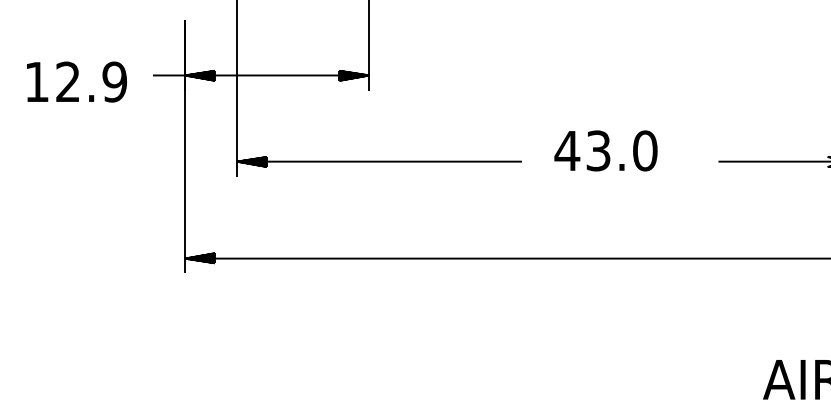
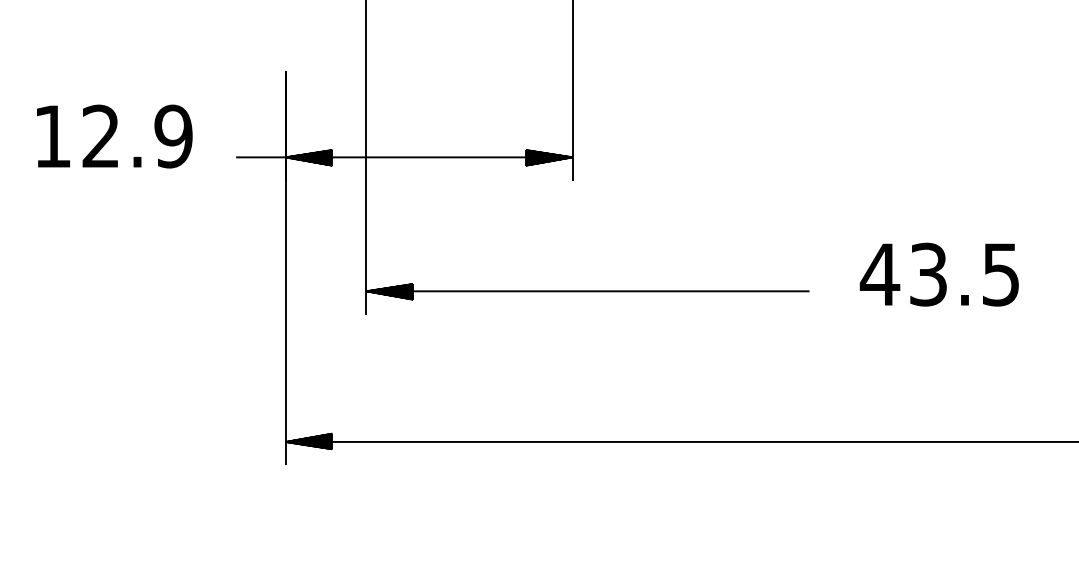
text: (76, 81) -> (114, 135), moved
text: (645, 150) -> (1001, 273), 43.0 -> 43.5

